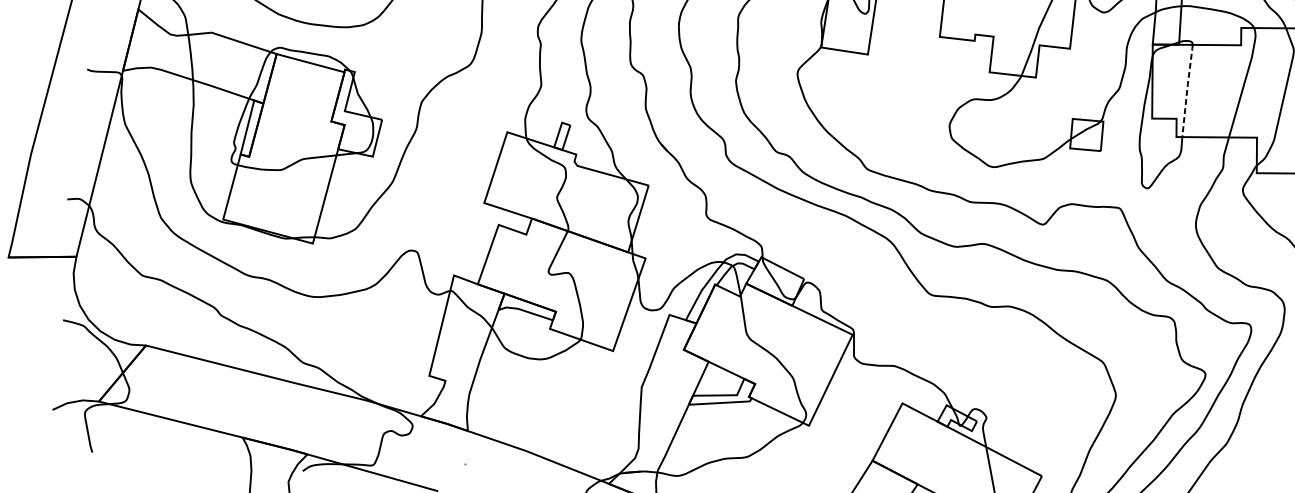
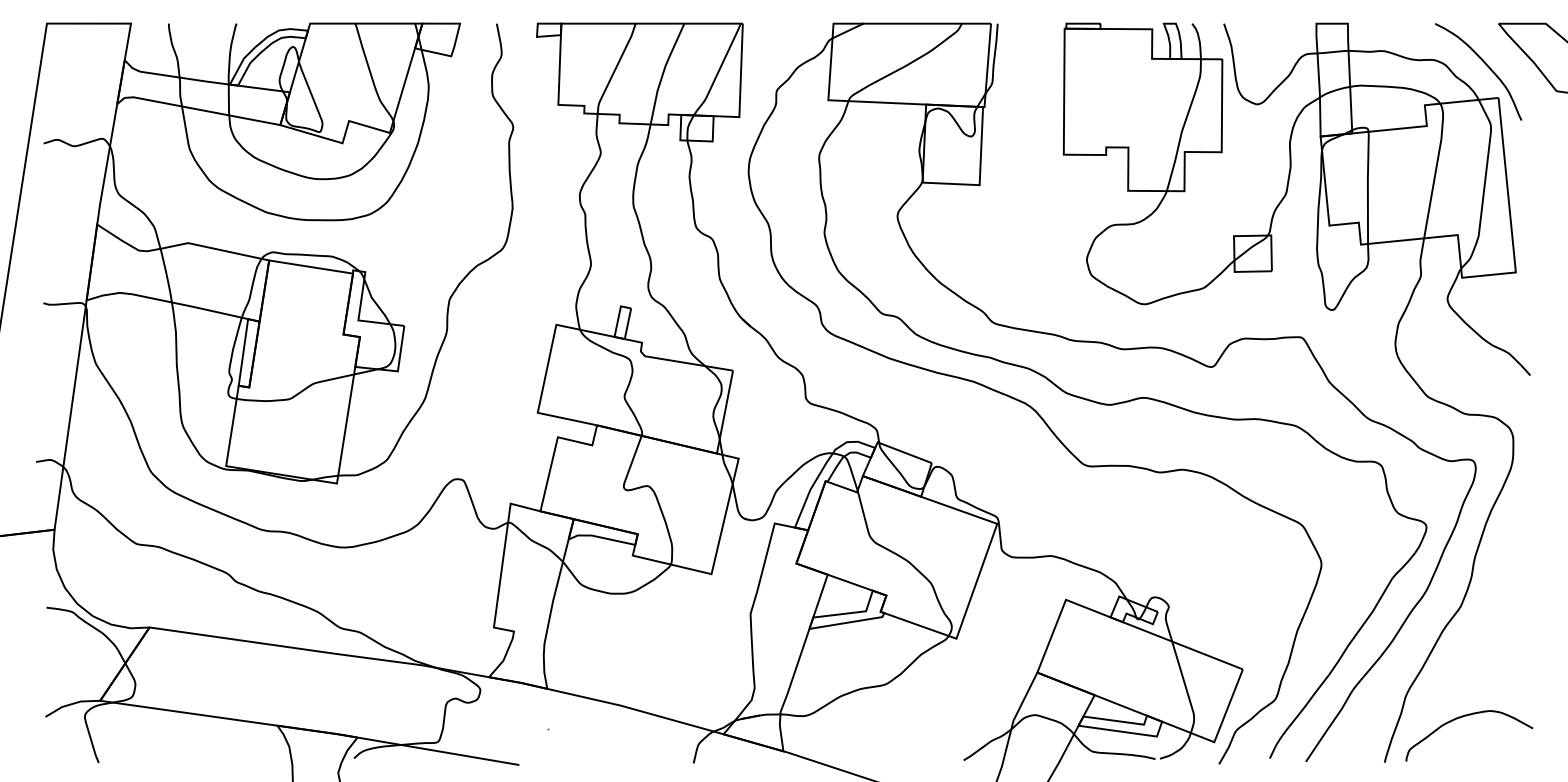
line: (1186, 89) -> (1367, 186), dashed -> solid

